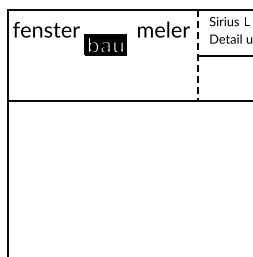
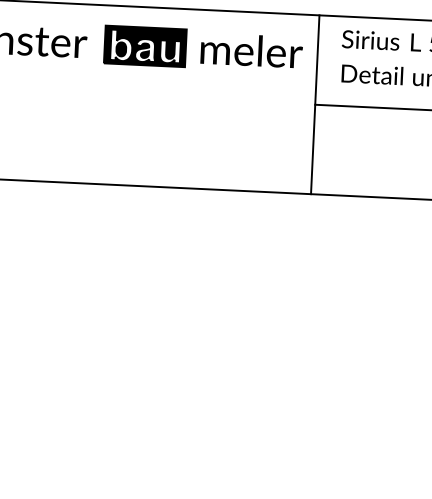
part: (105, 44) -> (145, 45), moved
line: (197, 55) -> (315, 104), dashed -> solid

